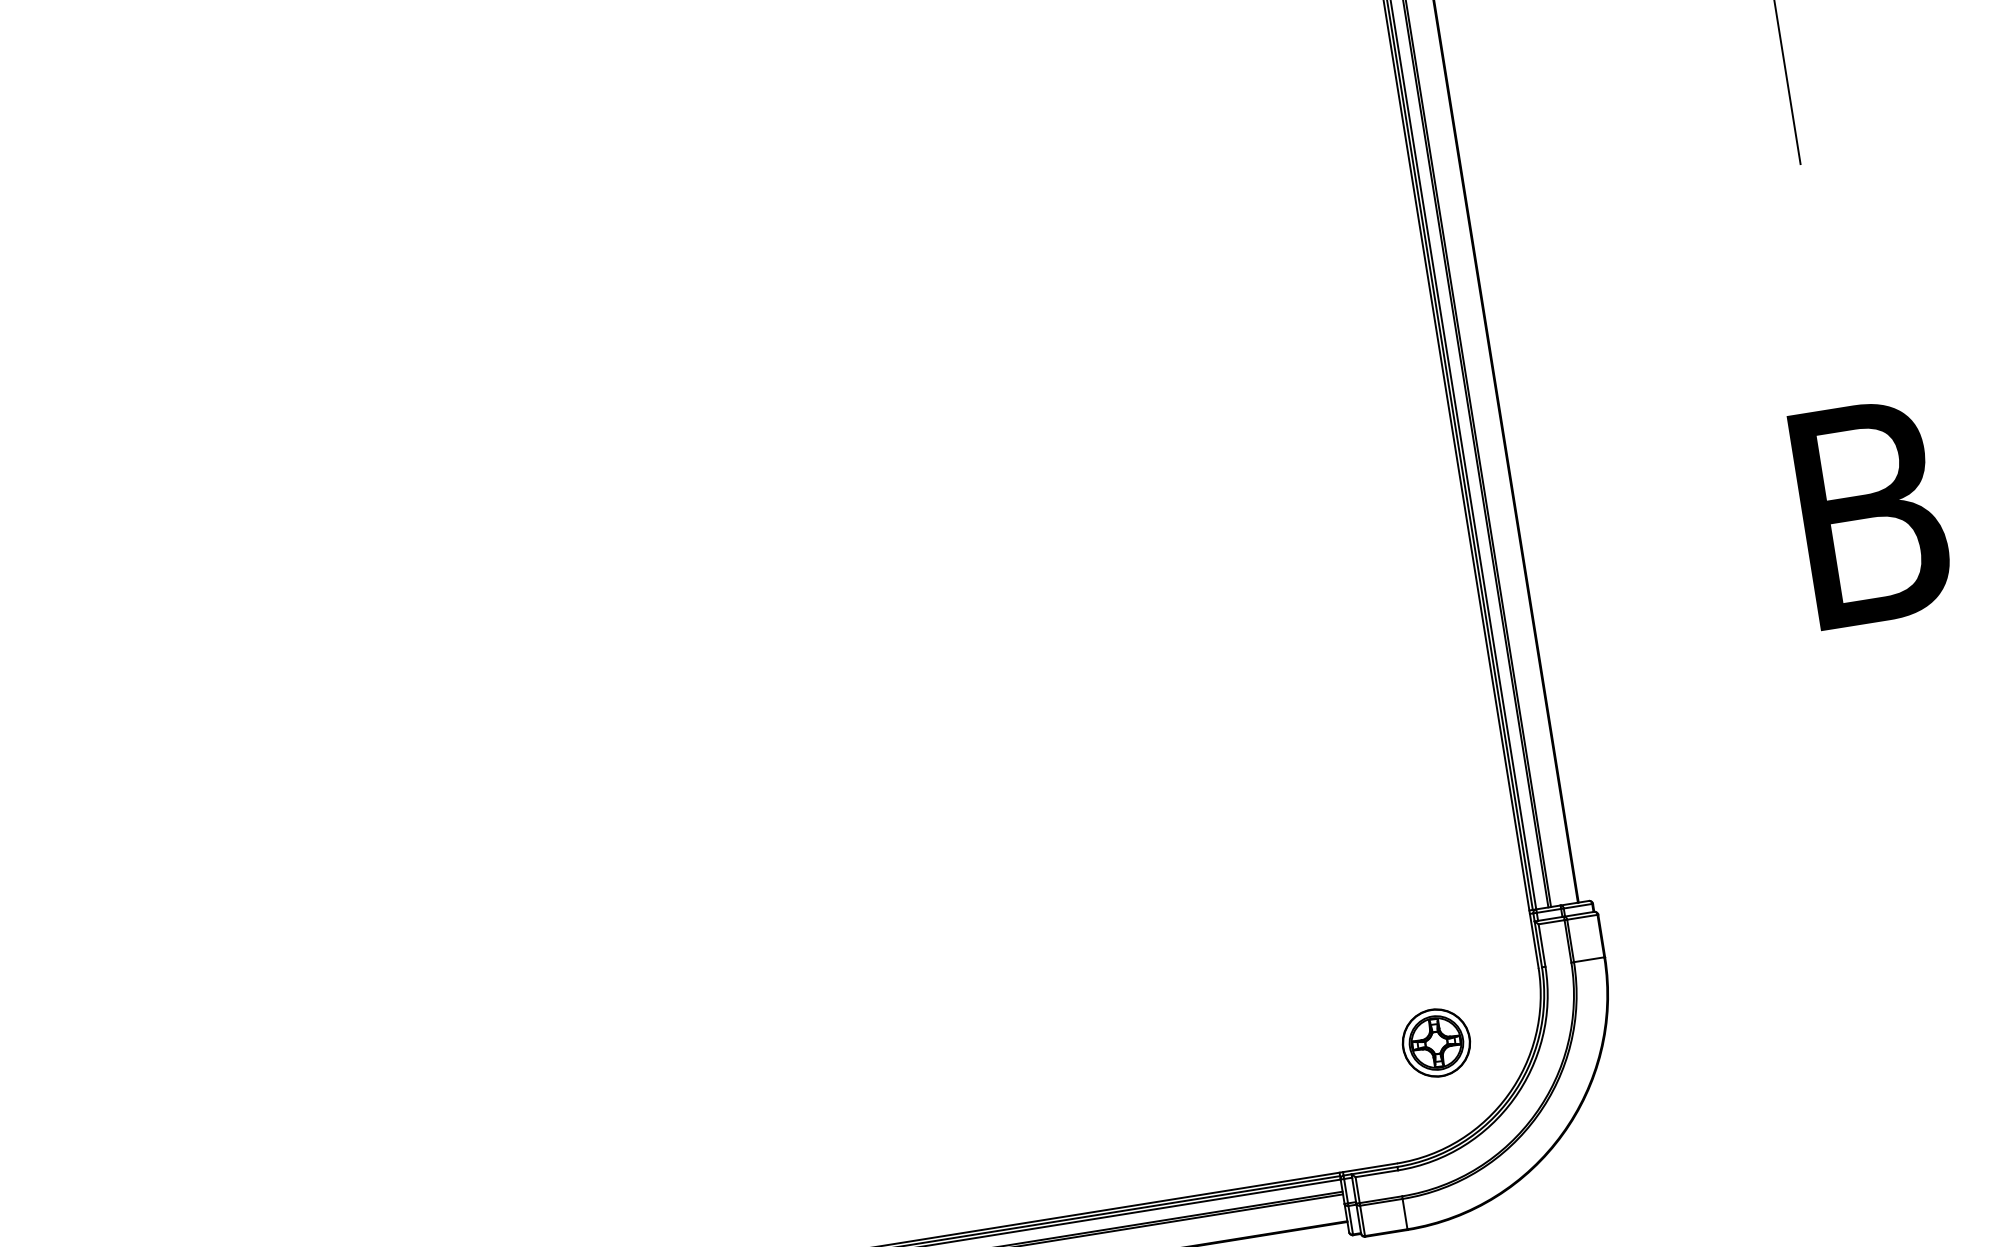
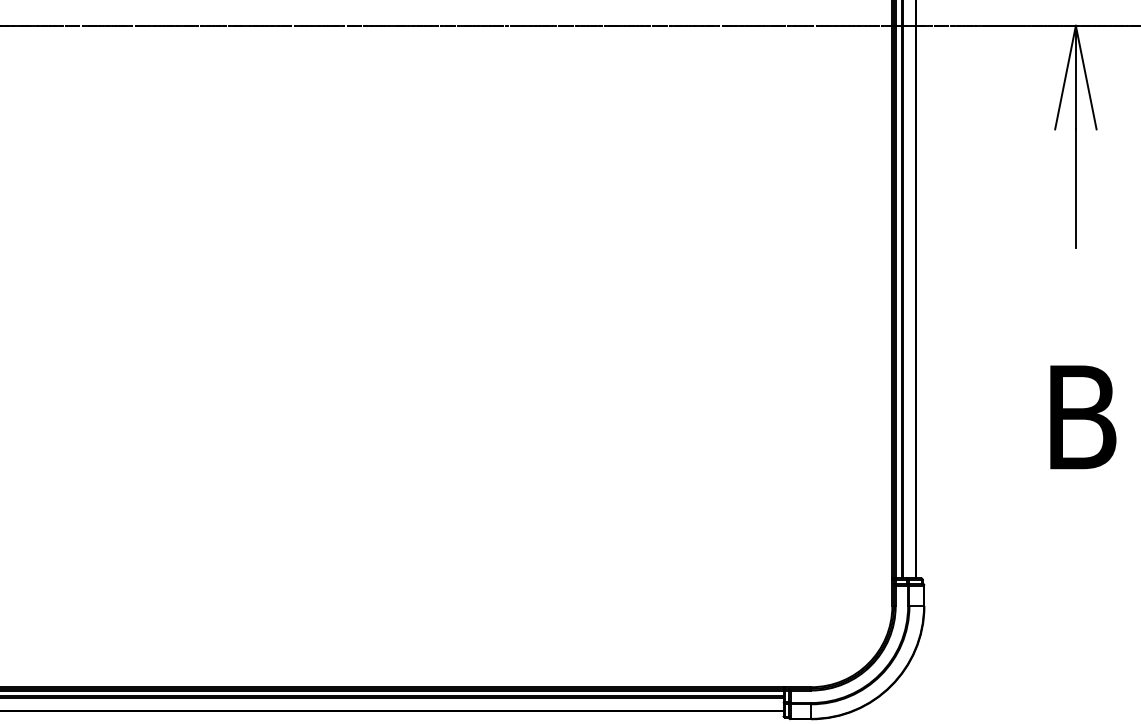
part: (1435, 1042) -> (838, 633), removed

